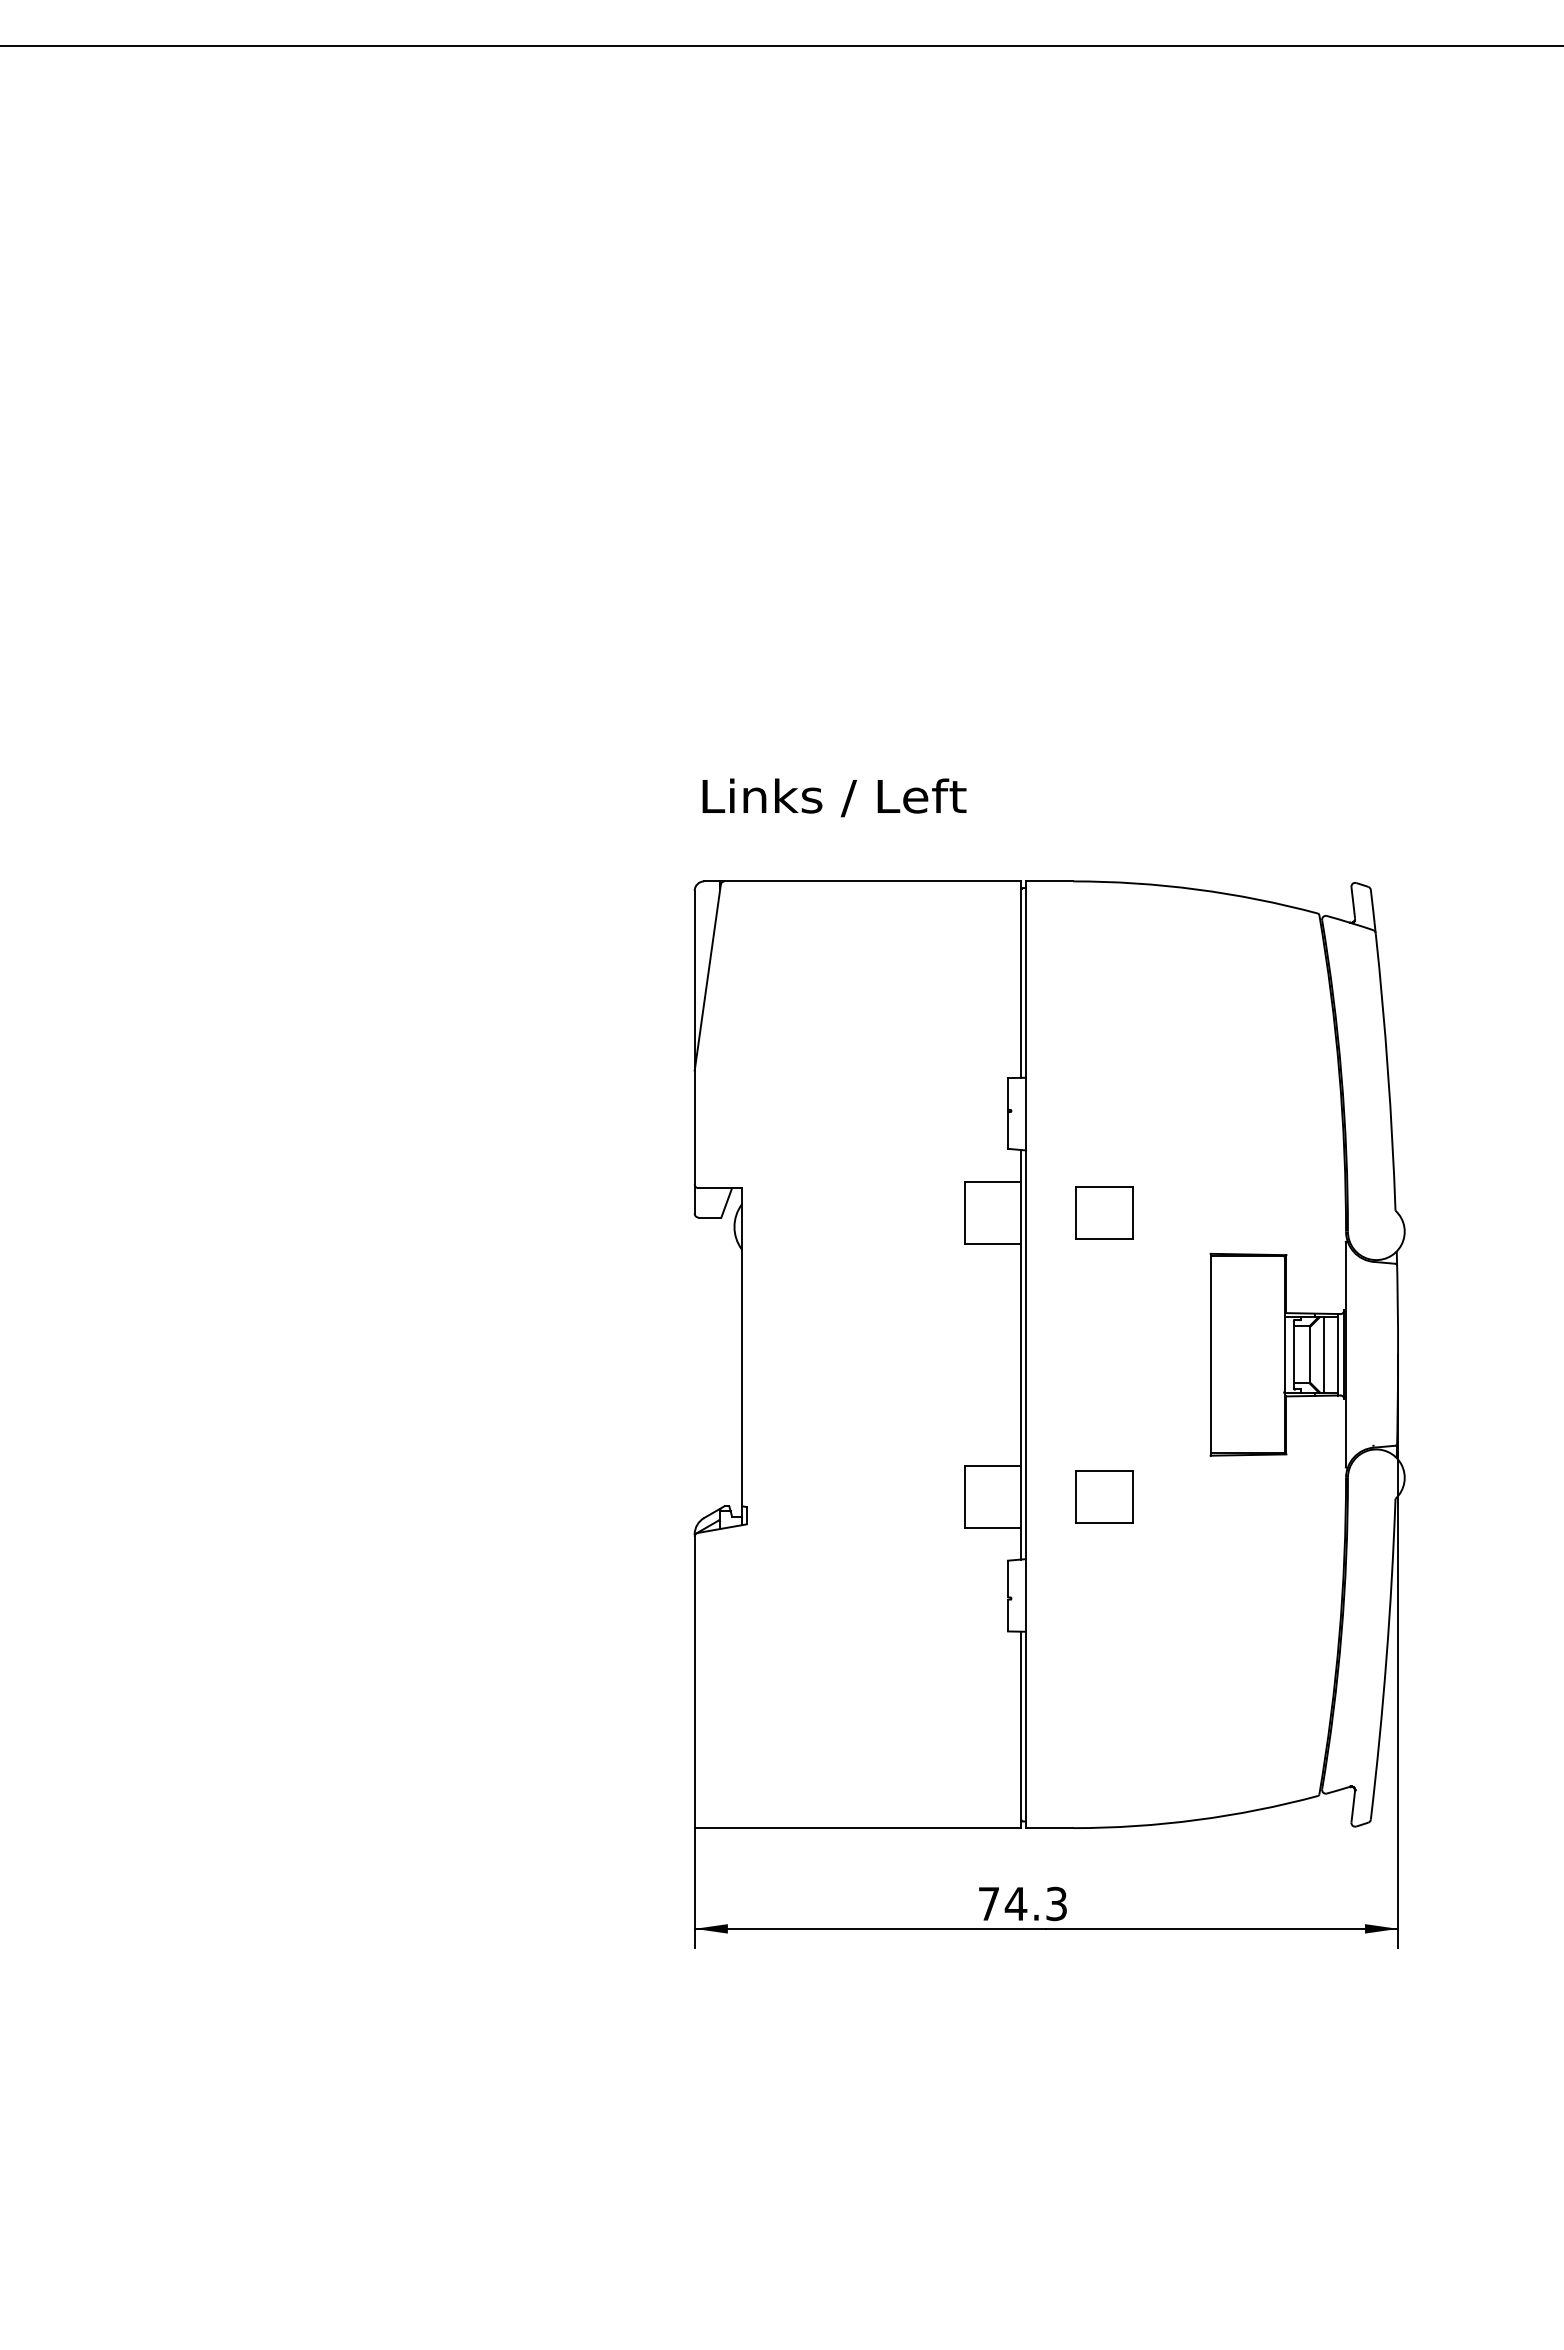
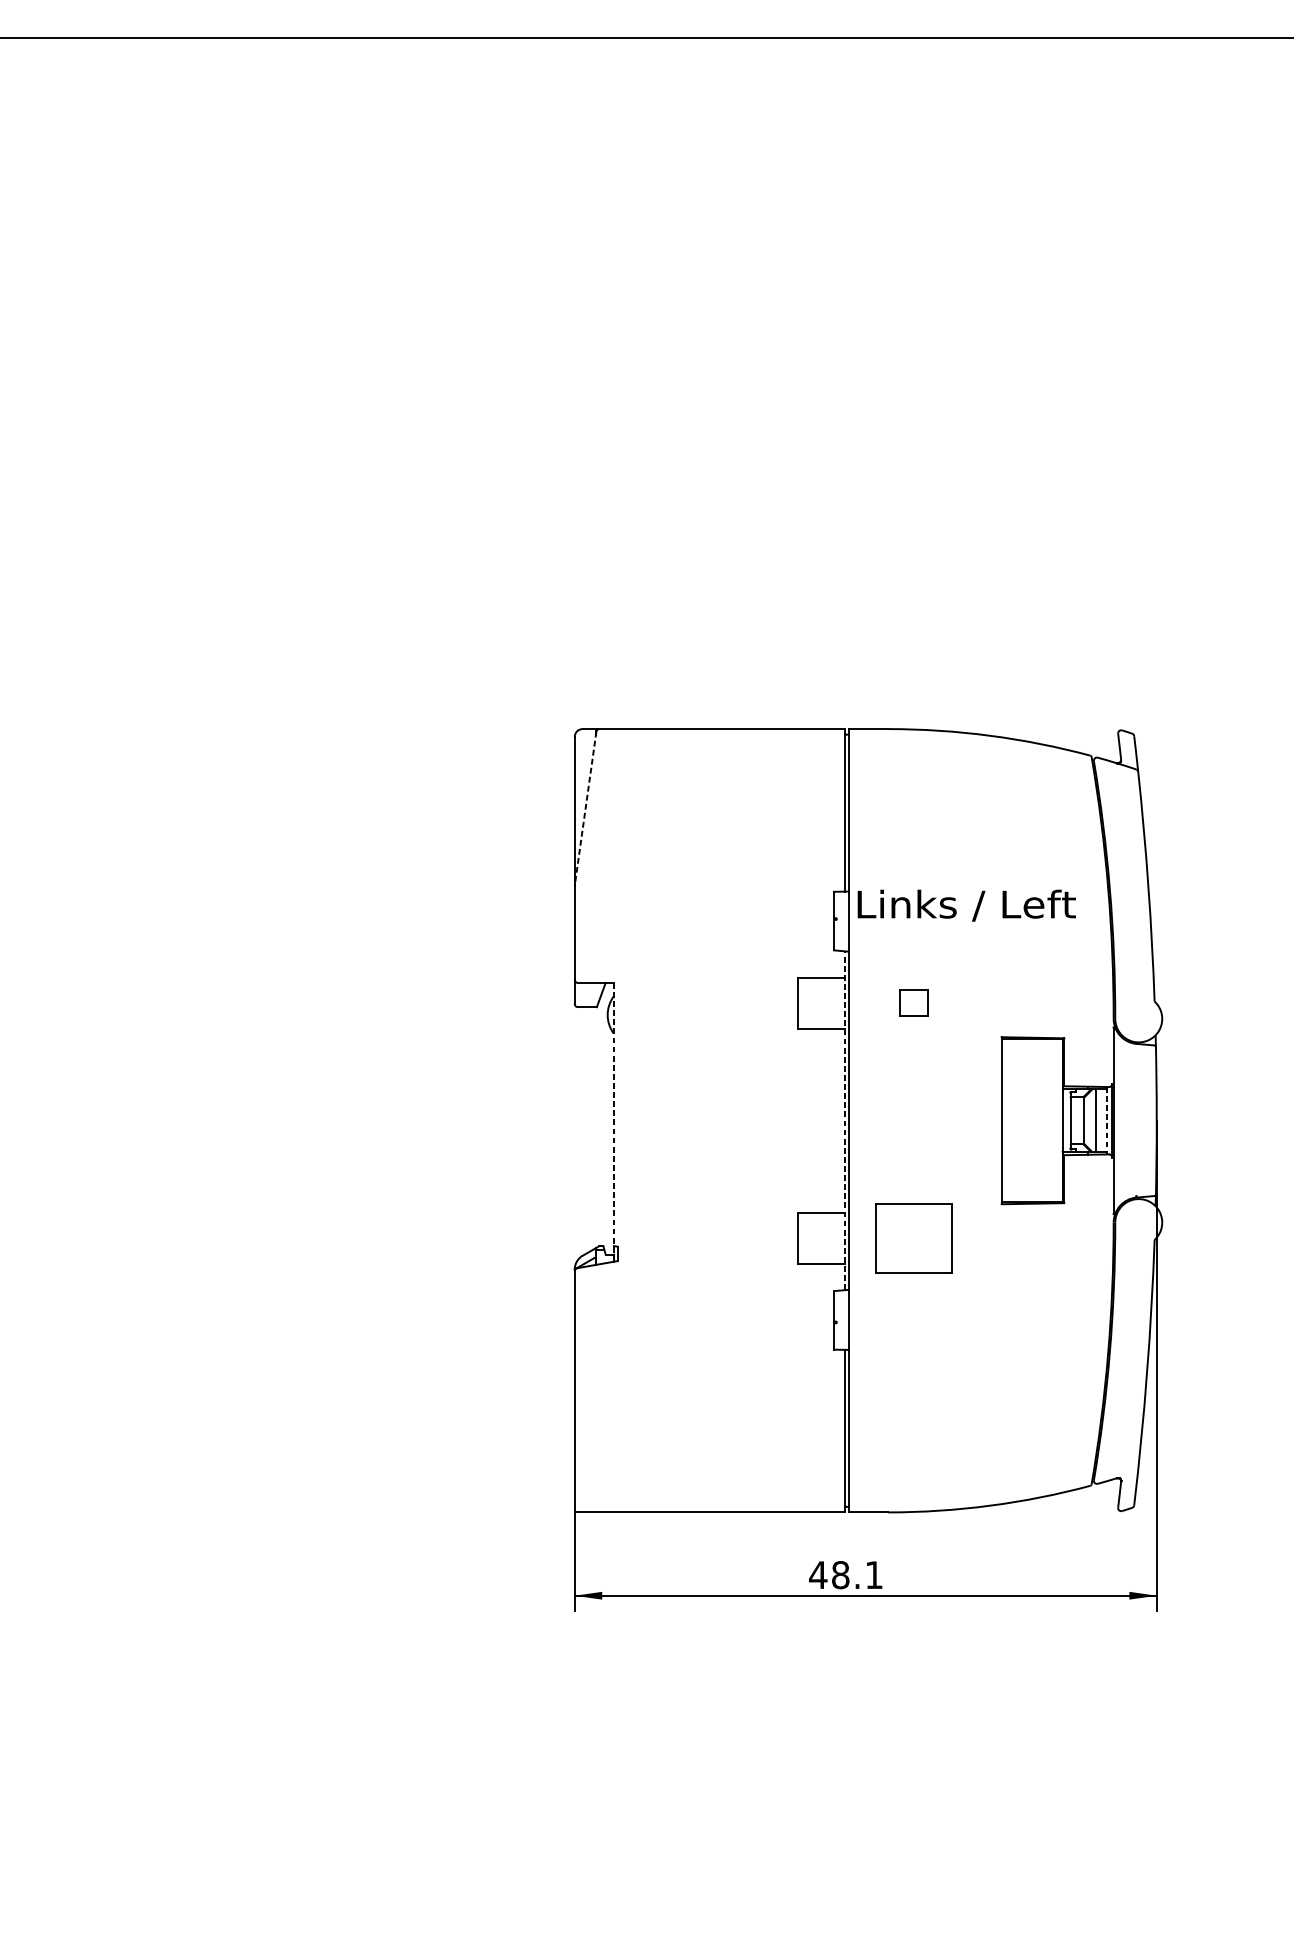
text: (834, 797) -> (966, 905), moved
line: (707, 977) -> (585, 808), solid -> dashed
part: (1104, 1212) -> (913, 1003), size x0.6
line: (1021, 1354) -> (845, 1120), solid -> dashed
line: (1338, 1354) -> (1107, 1120), solid -> dashed
line: (742, 1356) -> (614, 1122), solid -> dashed
part: (1104, 1496) -> (913, 1238), size x1.6
text: (1021, 1903) -> (845, 1574), 74.3 -> 48.1

